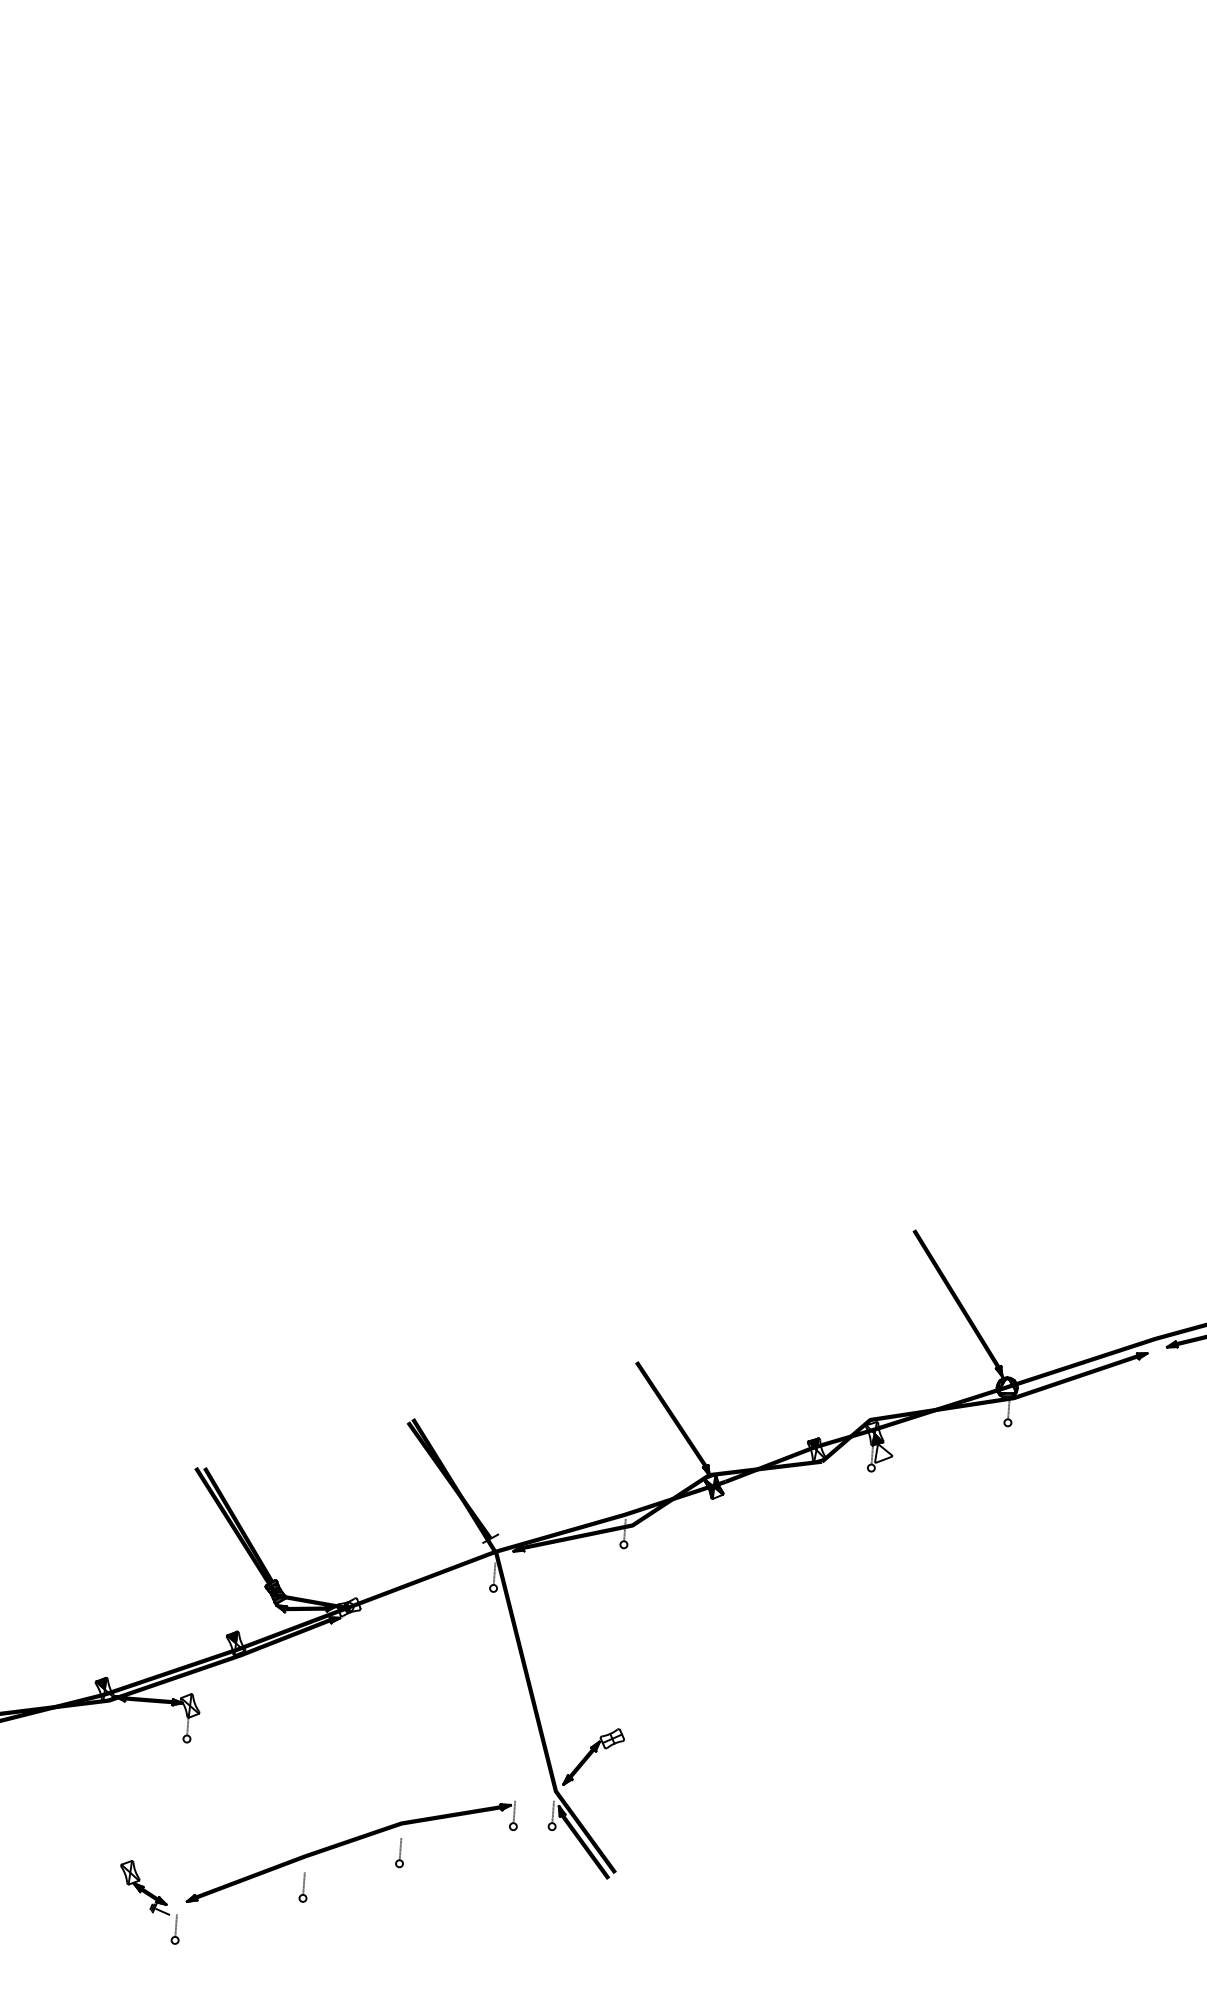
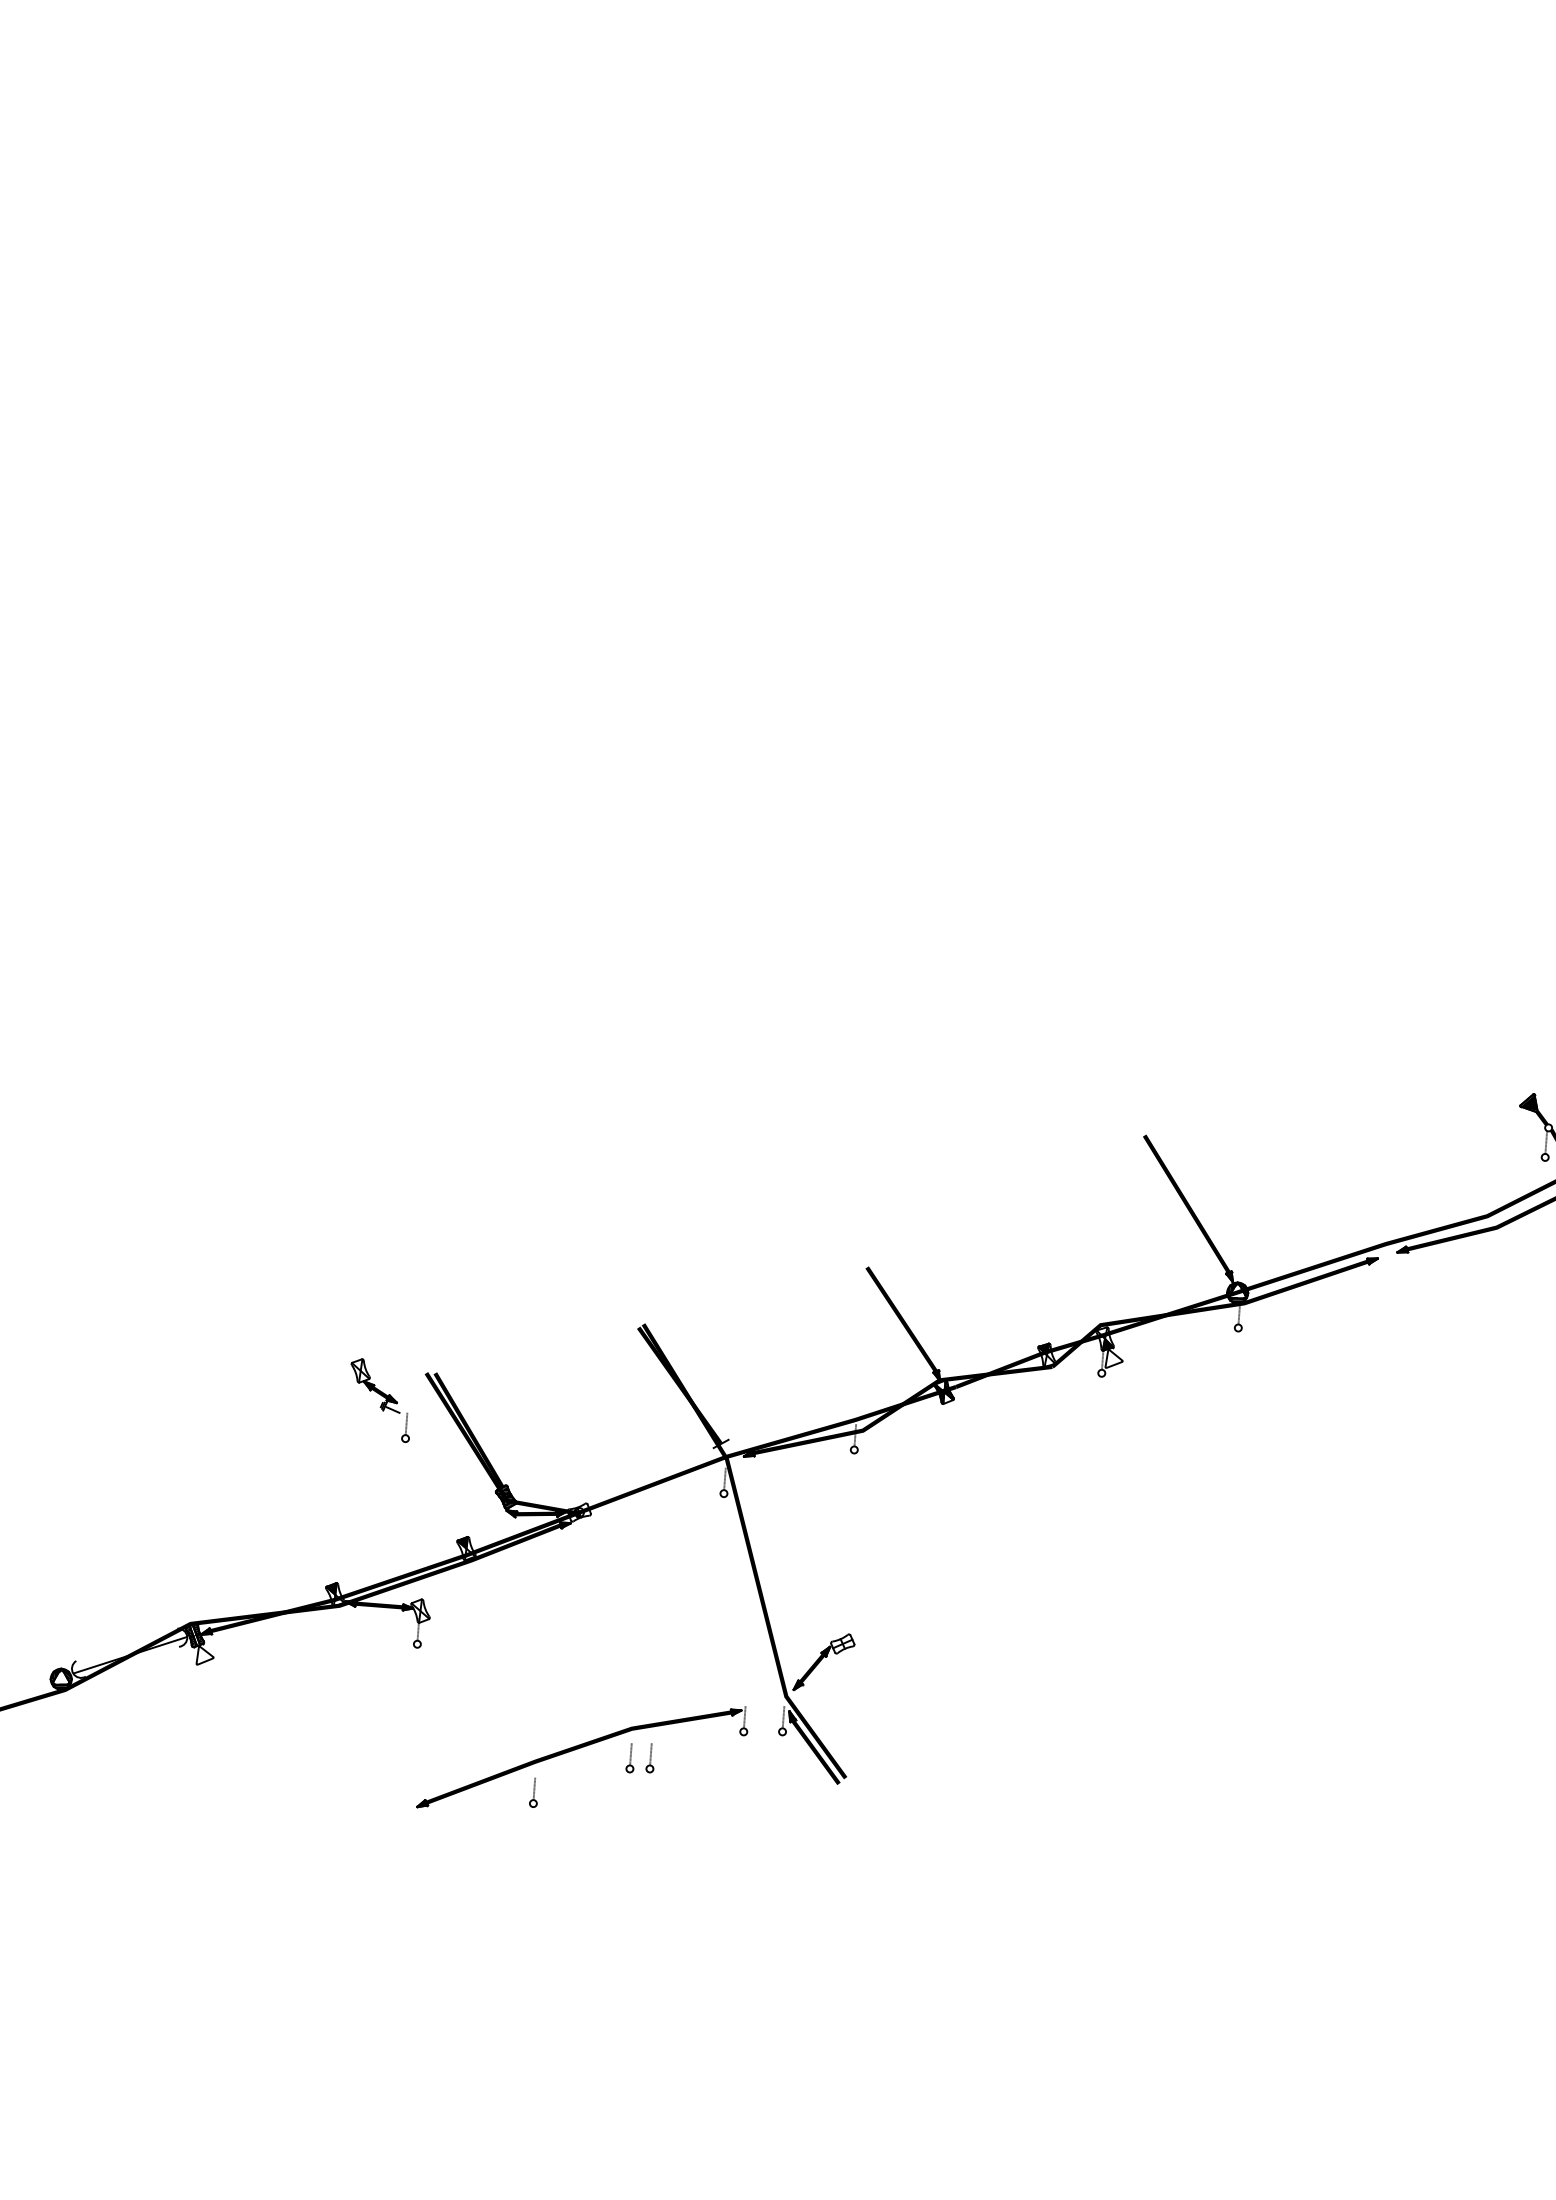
part: (419, 1853) -> (649, 1758), added
part: (149, 1902) -> (379, 1400), moved

